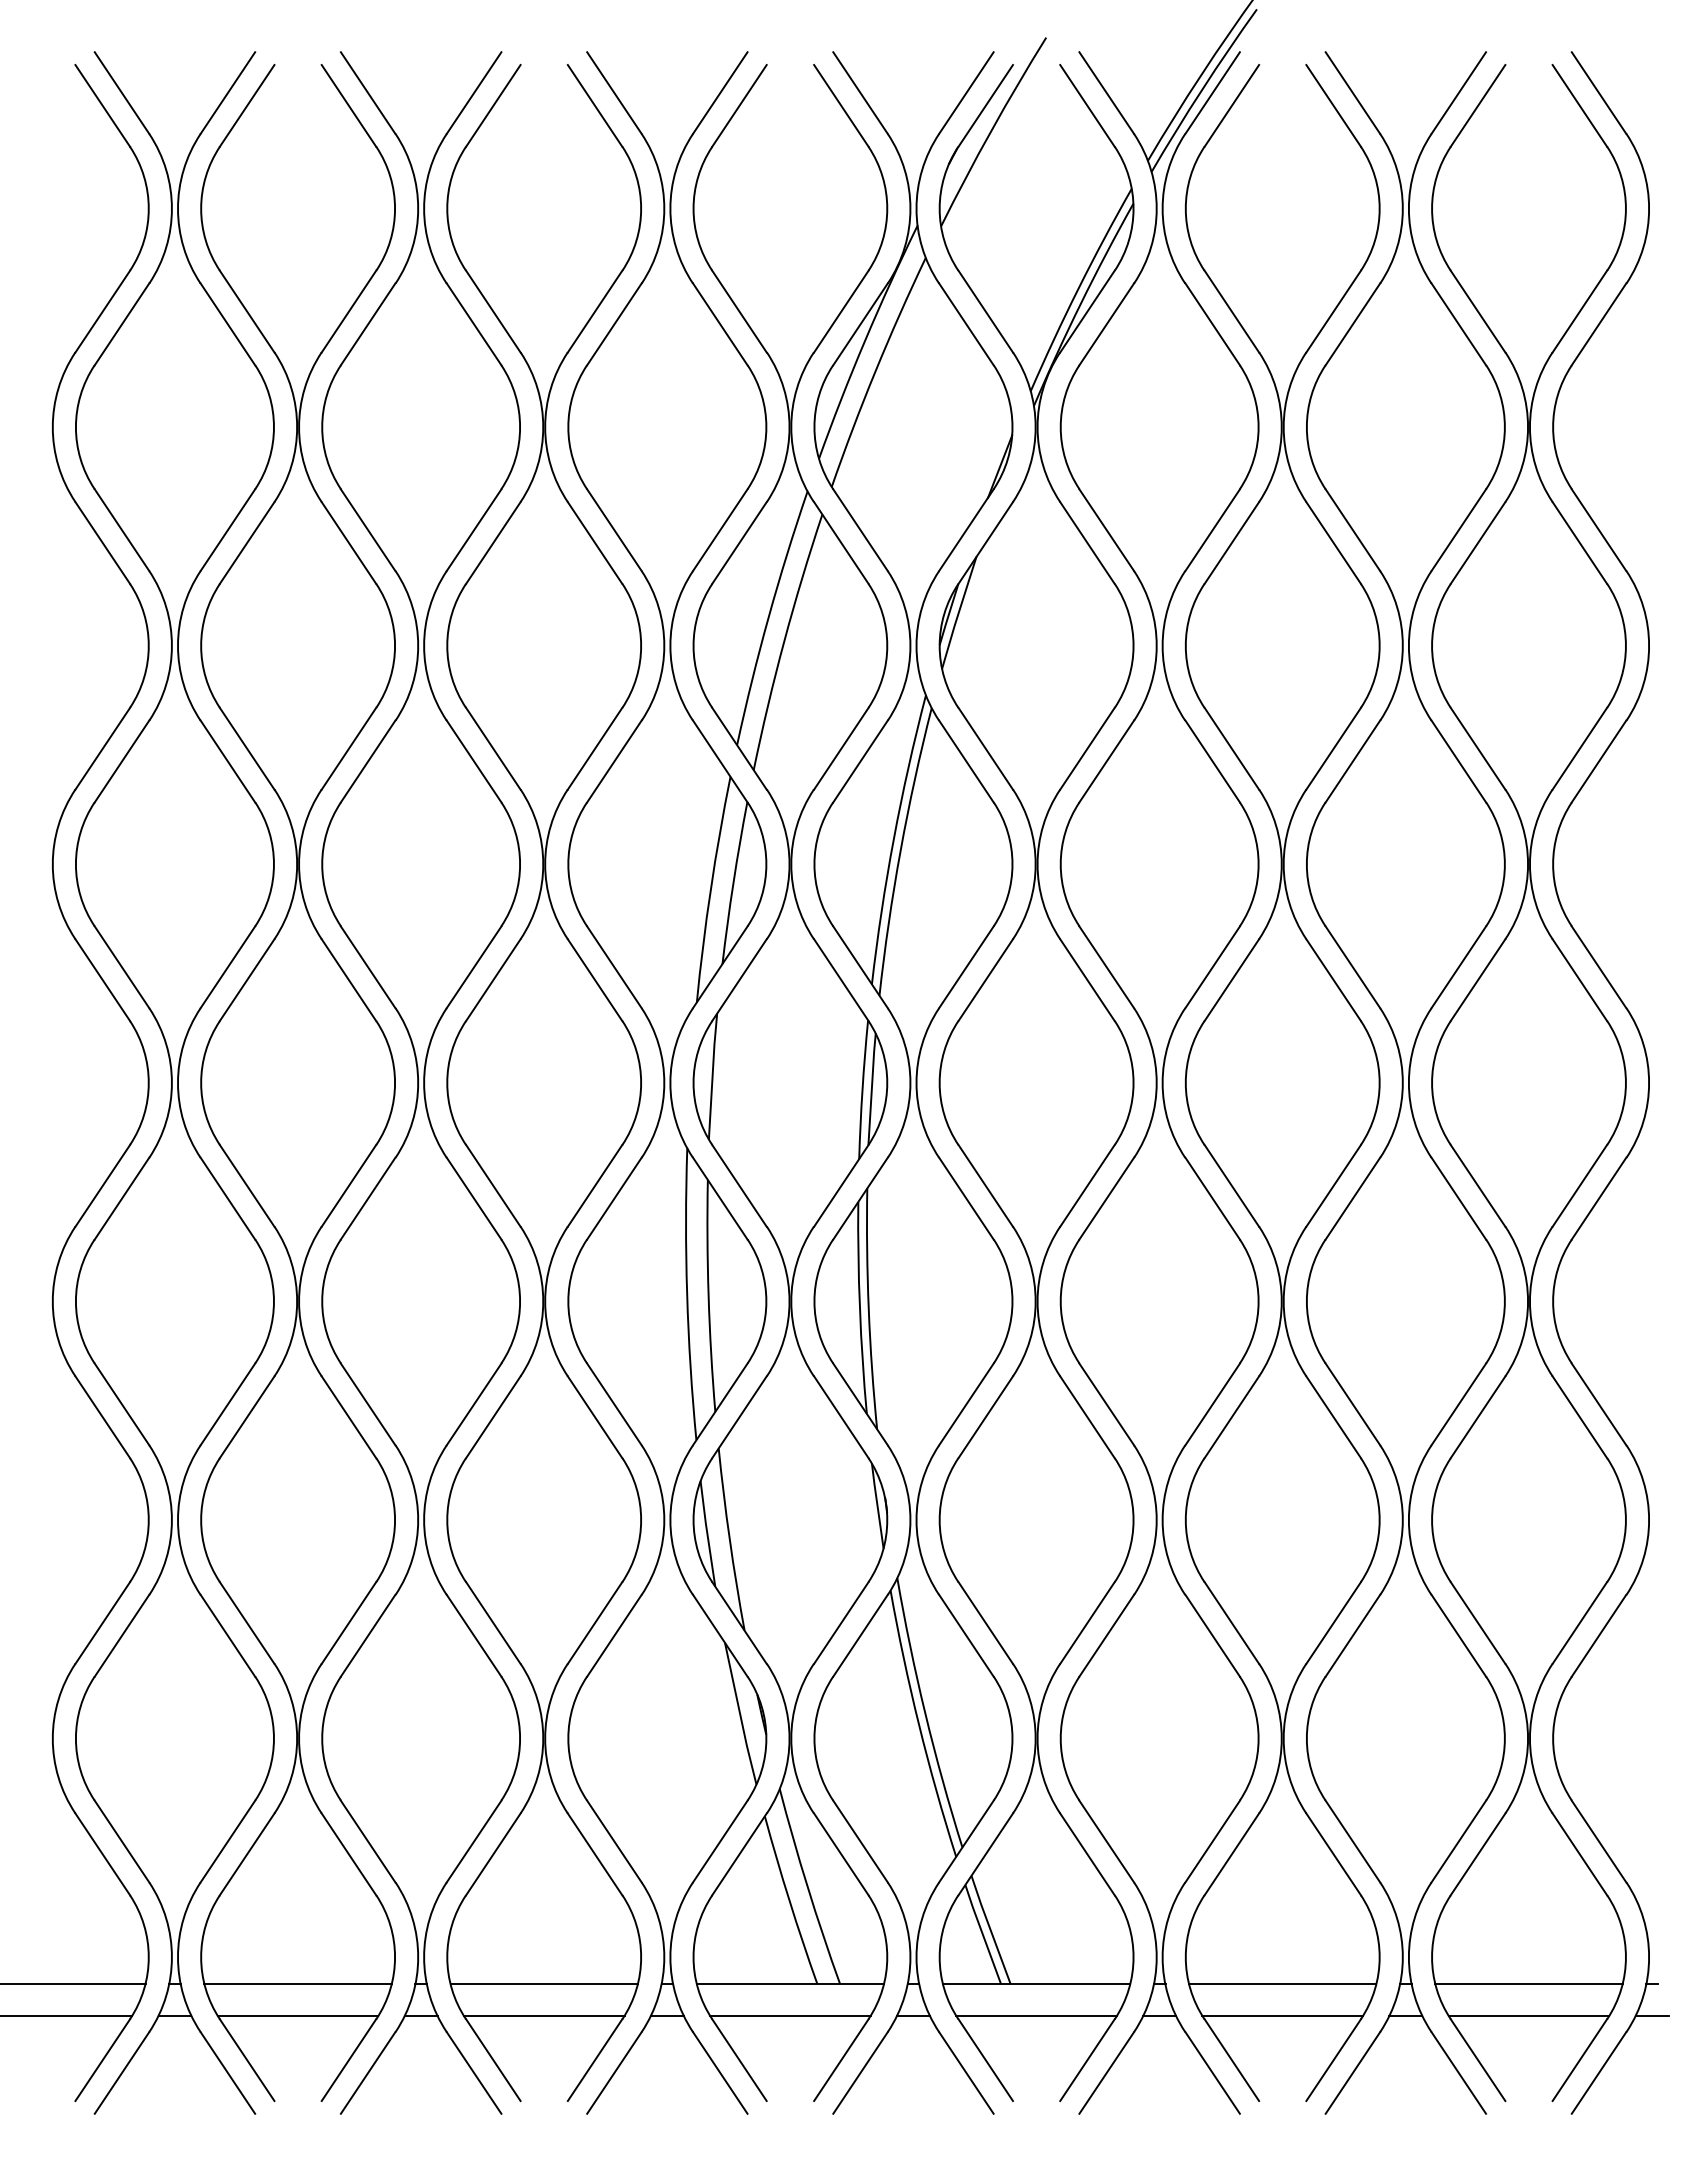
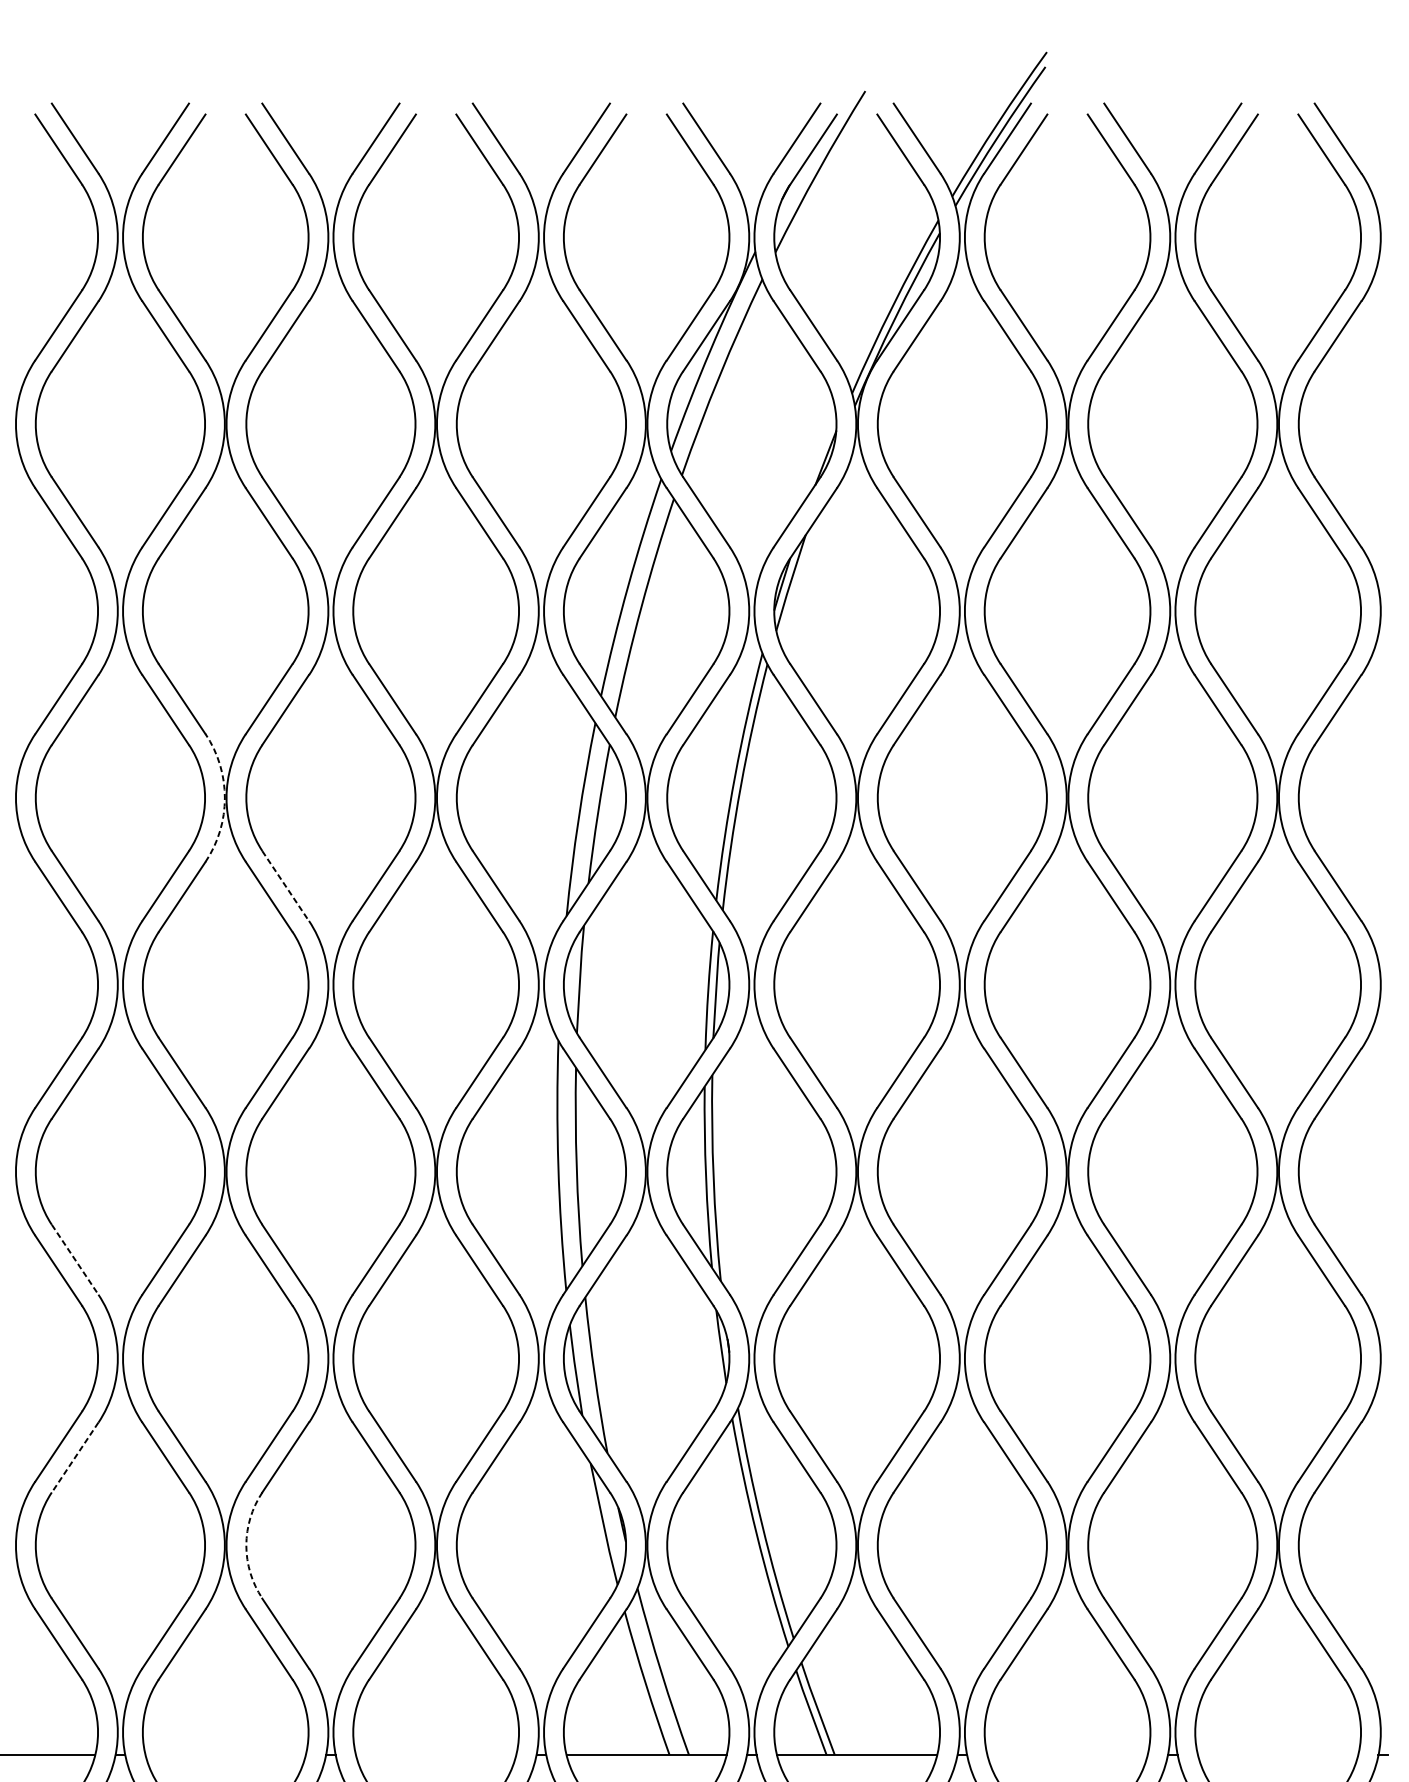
arc: (297, 864) -> (225, 798), solid -> dashed
line: (368, 967) -> (285, 886), solid -> dashed
line: (122, 1404) -> (75, 1259), solid -> dashed
line: (121, 1636) -> (74, 1458), solid -> dashed
arc: (322, 1738) -> (246, 1545), solid -> dashed
line: (297, 1983) -> (225, 1754), removed
line: (543, 1983) -> (435, 1754), removed
line: (1282, 1983) -> (1067, 1754), removed
line: (1528, 1983) -> (1277, 1754), removed

